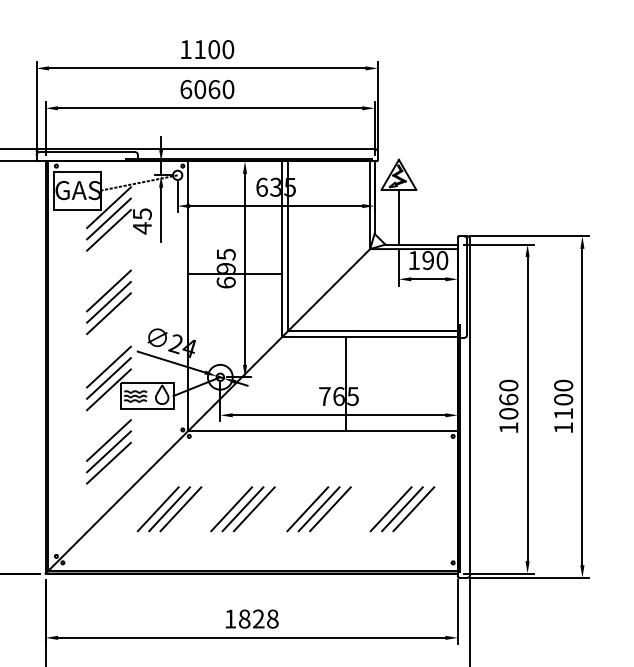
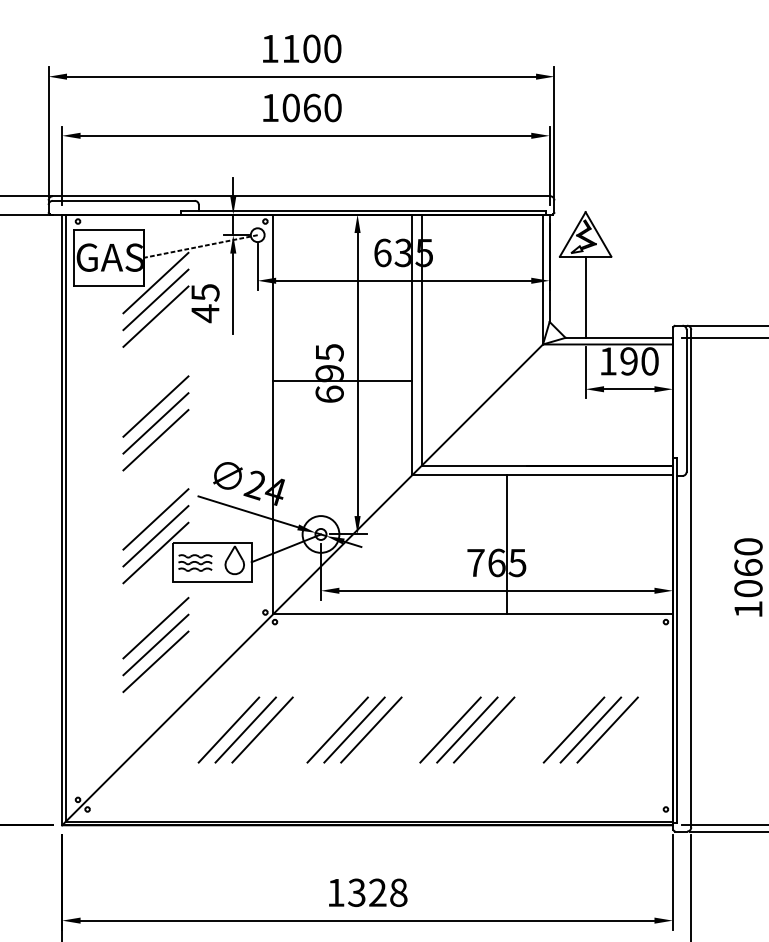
text: (186, 89) -> (270, 107), 6060 -> 1060
text: (244, 618) -> (356, 891), 1828 -> 1328

